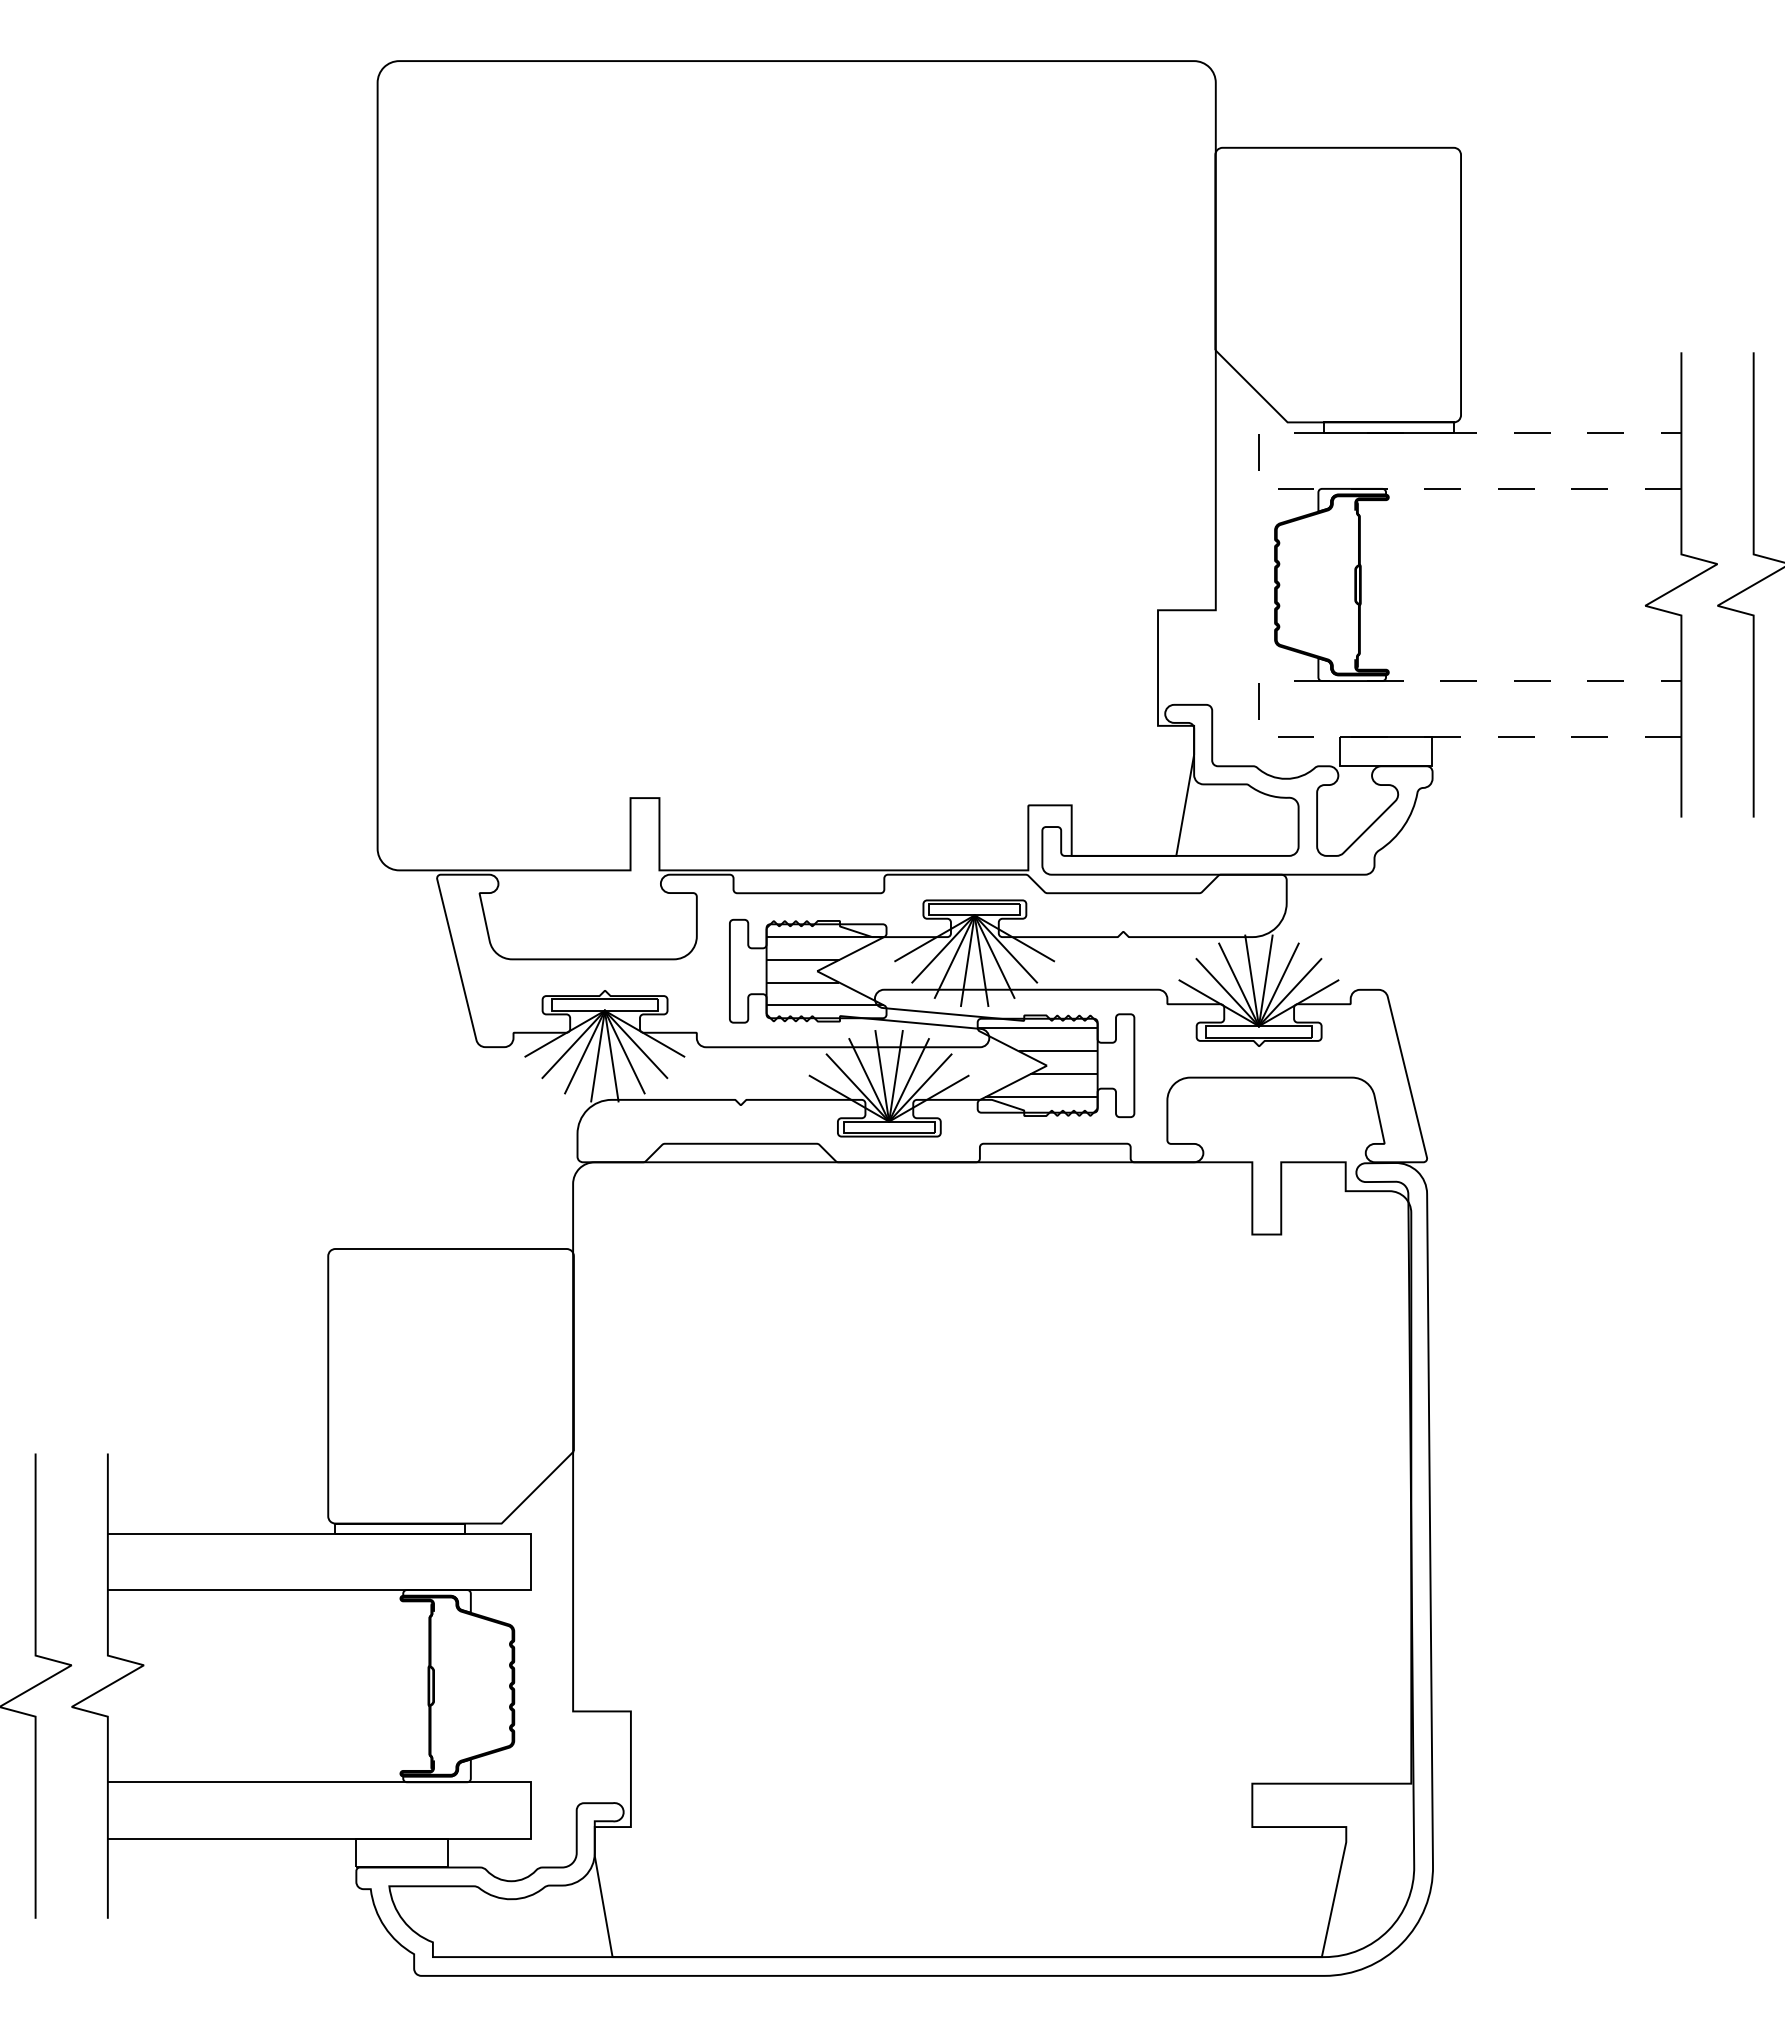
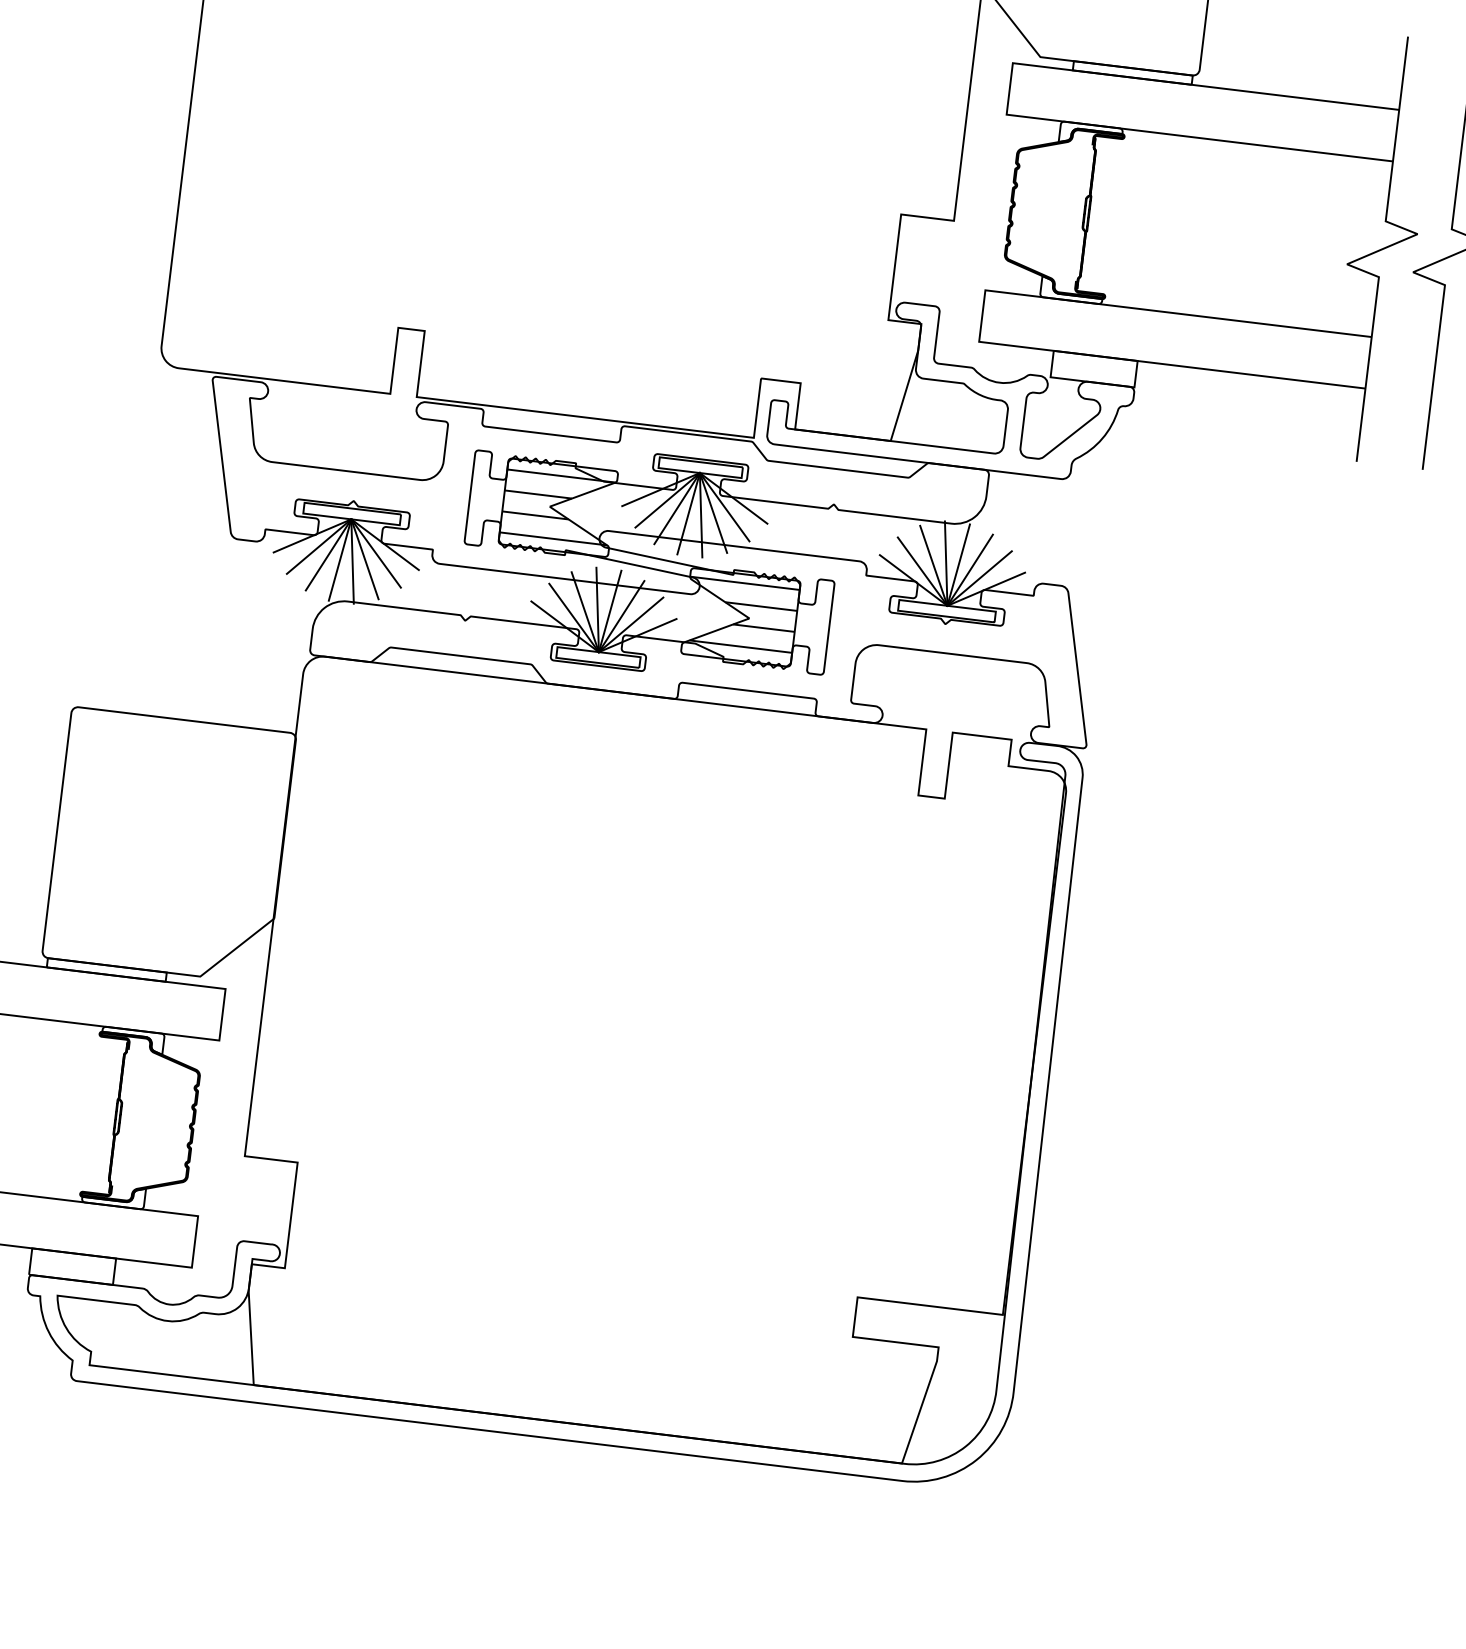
line: (1258, 460) -> (1009, 88), dashed -> solid
line: (1258, 708) -> (982, 315), dashed -> solid

